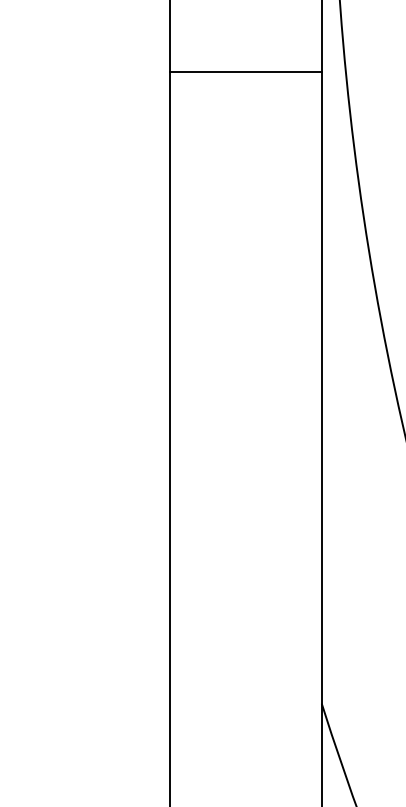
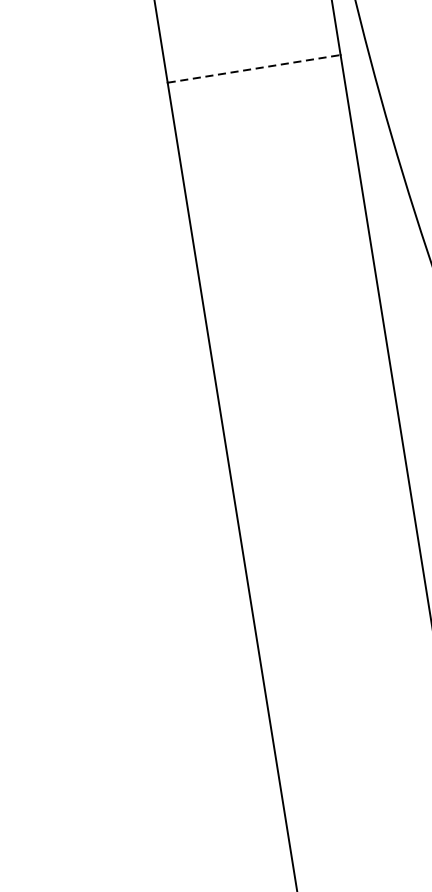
line: (246, 71) -> (254, 68), solid -> dashed

